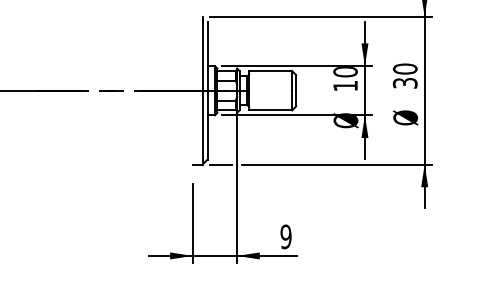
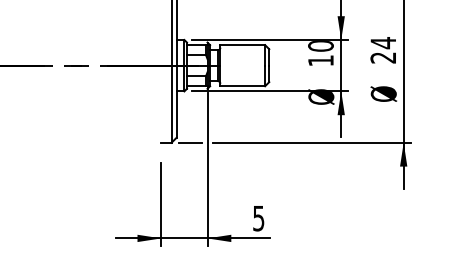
text: (404, 75) -> (382, 49), 30 -> 24
text: (285, 236) -> (258, 218), 9 -> 5

